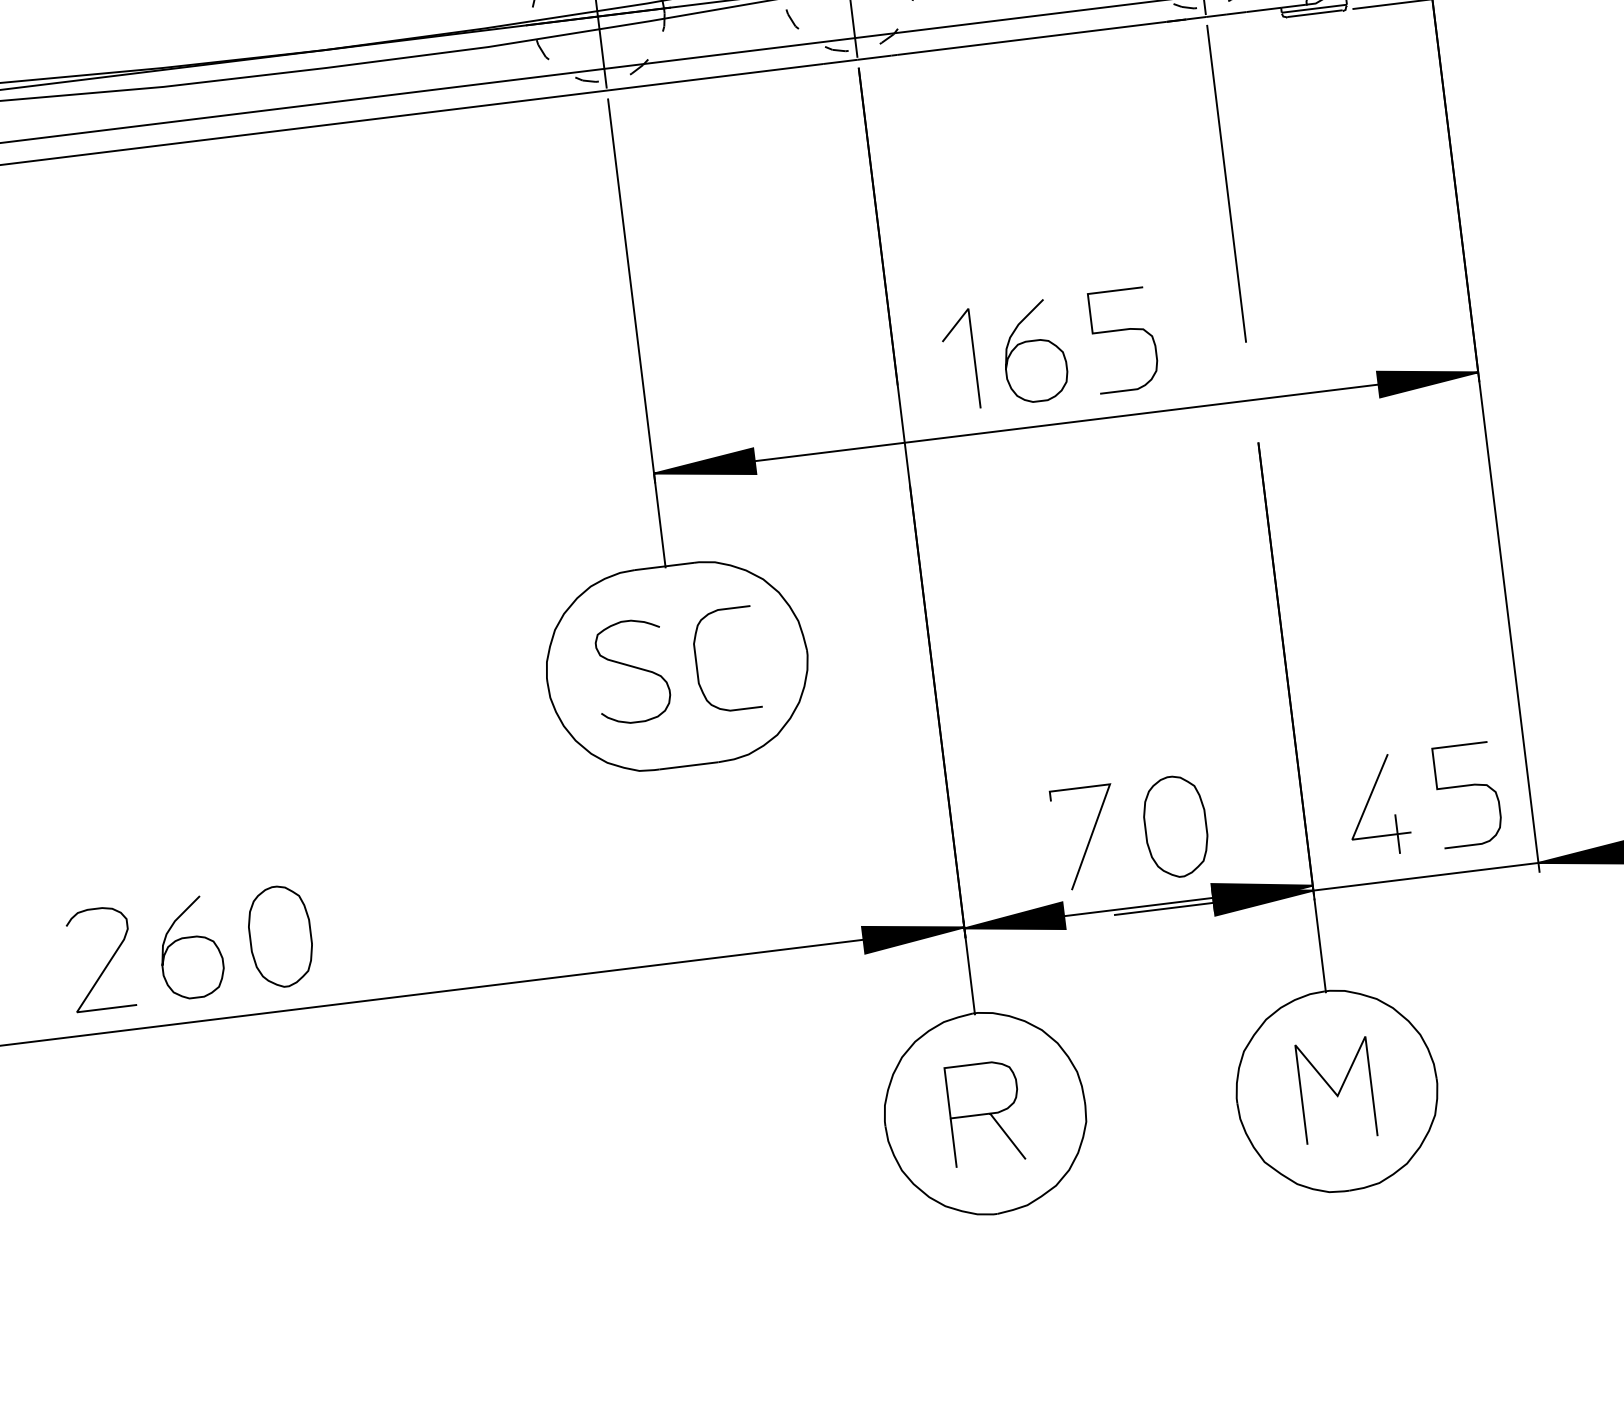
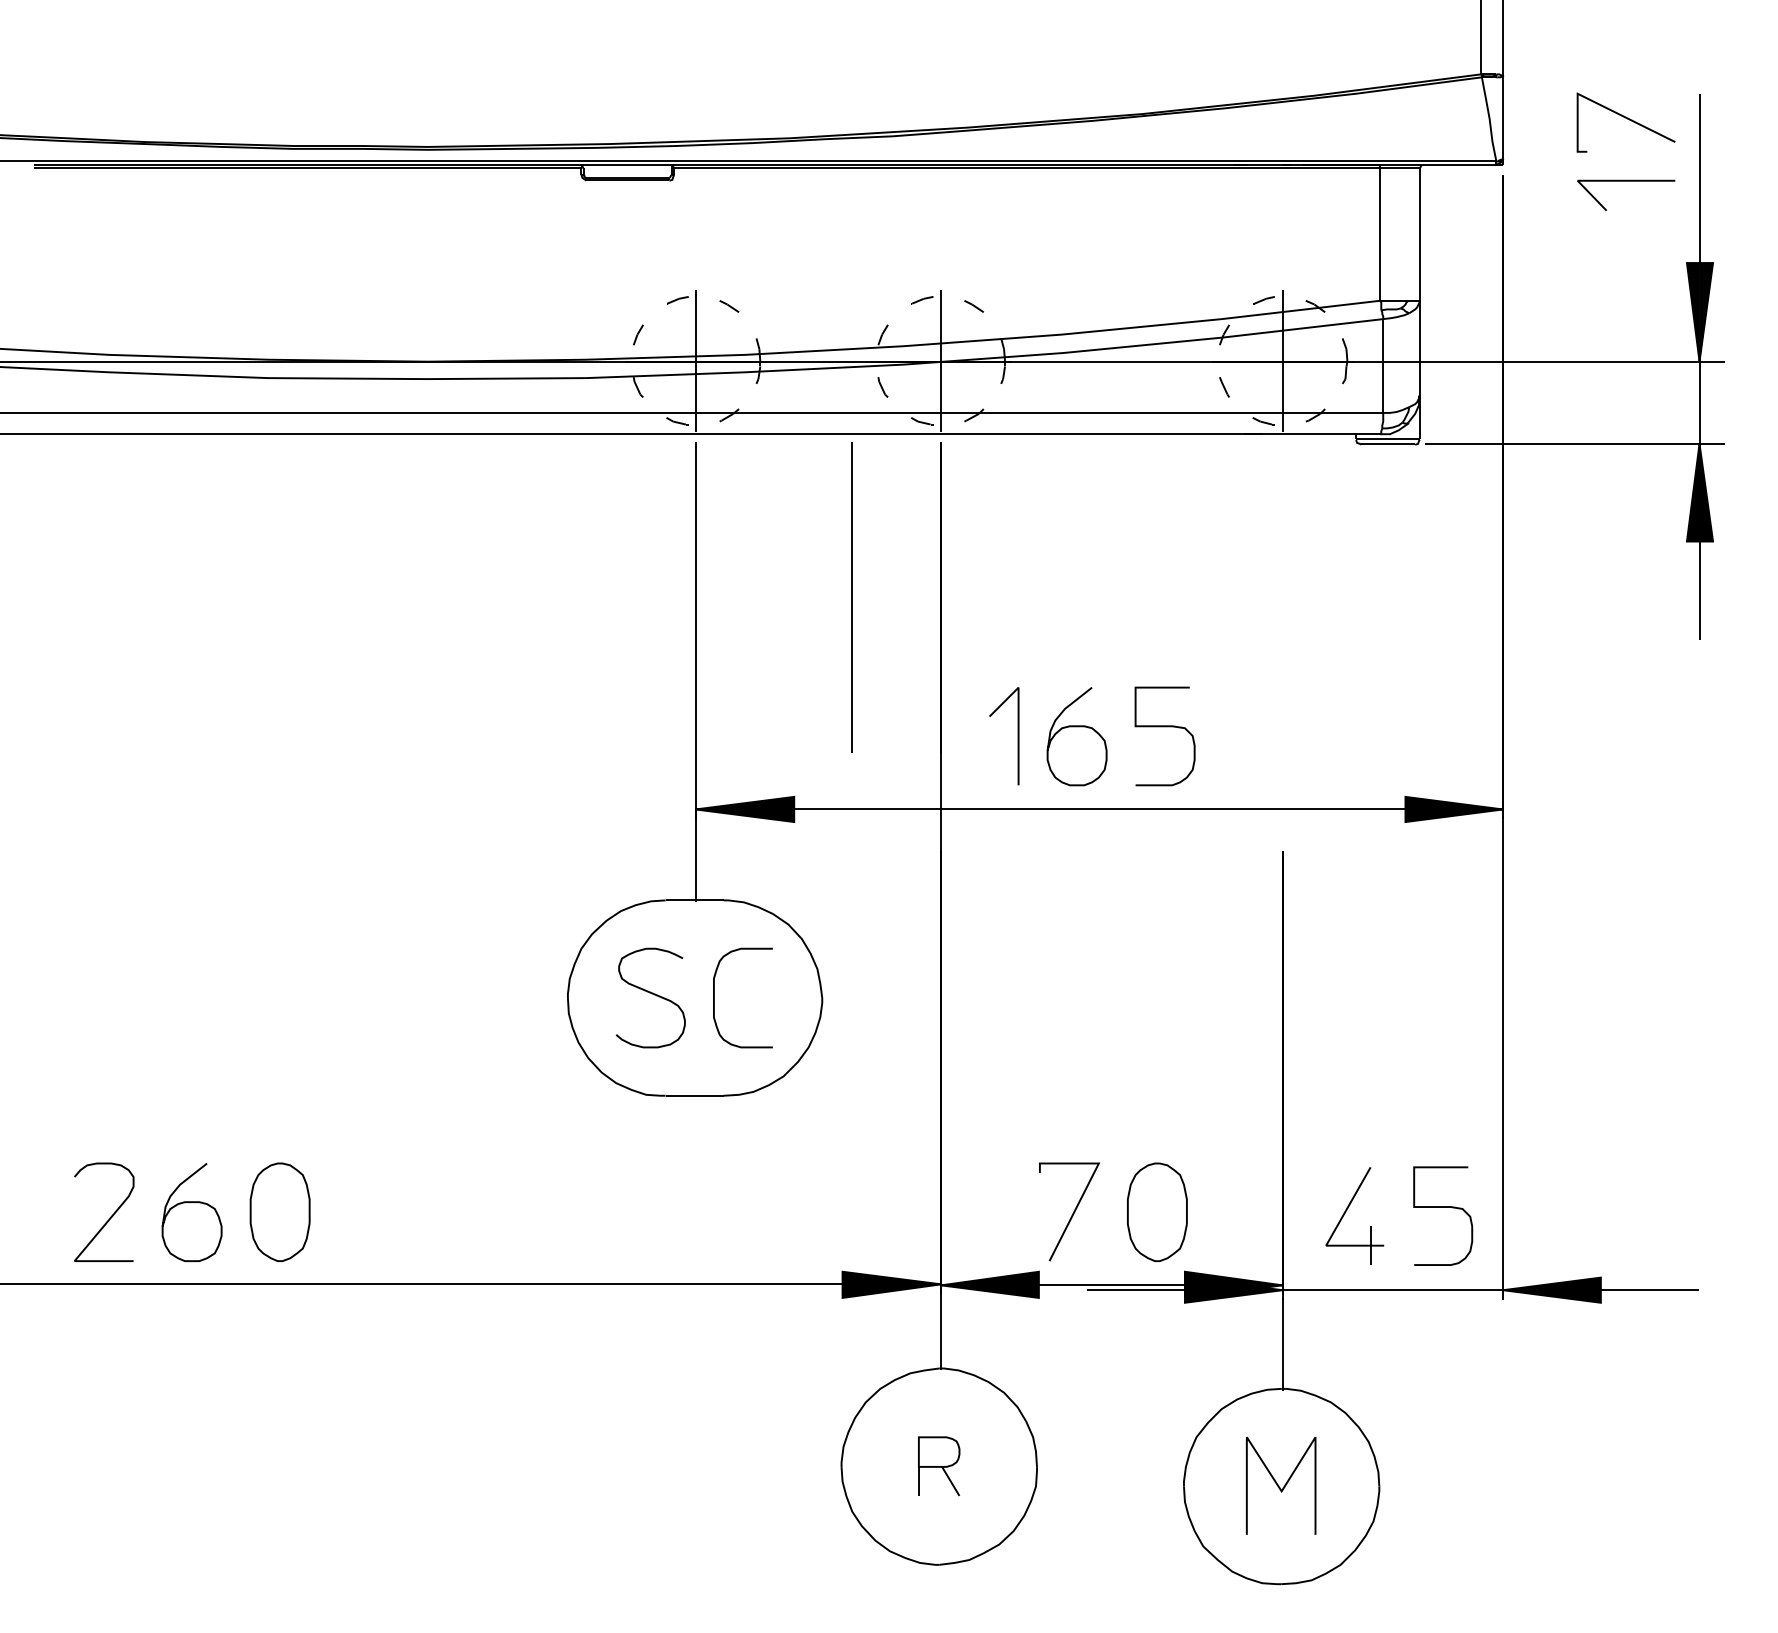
line: (1226, 183) -> (851, 597), moved
part: (984, 1113) -> (938, 1466), size x0.6

